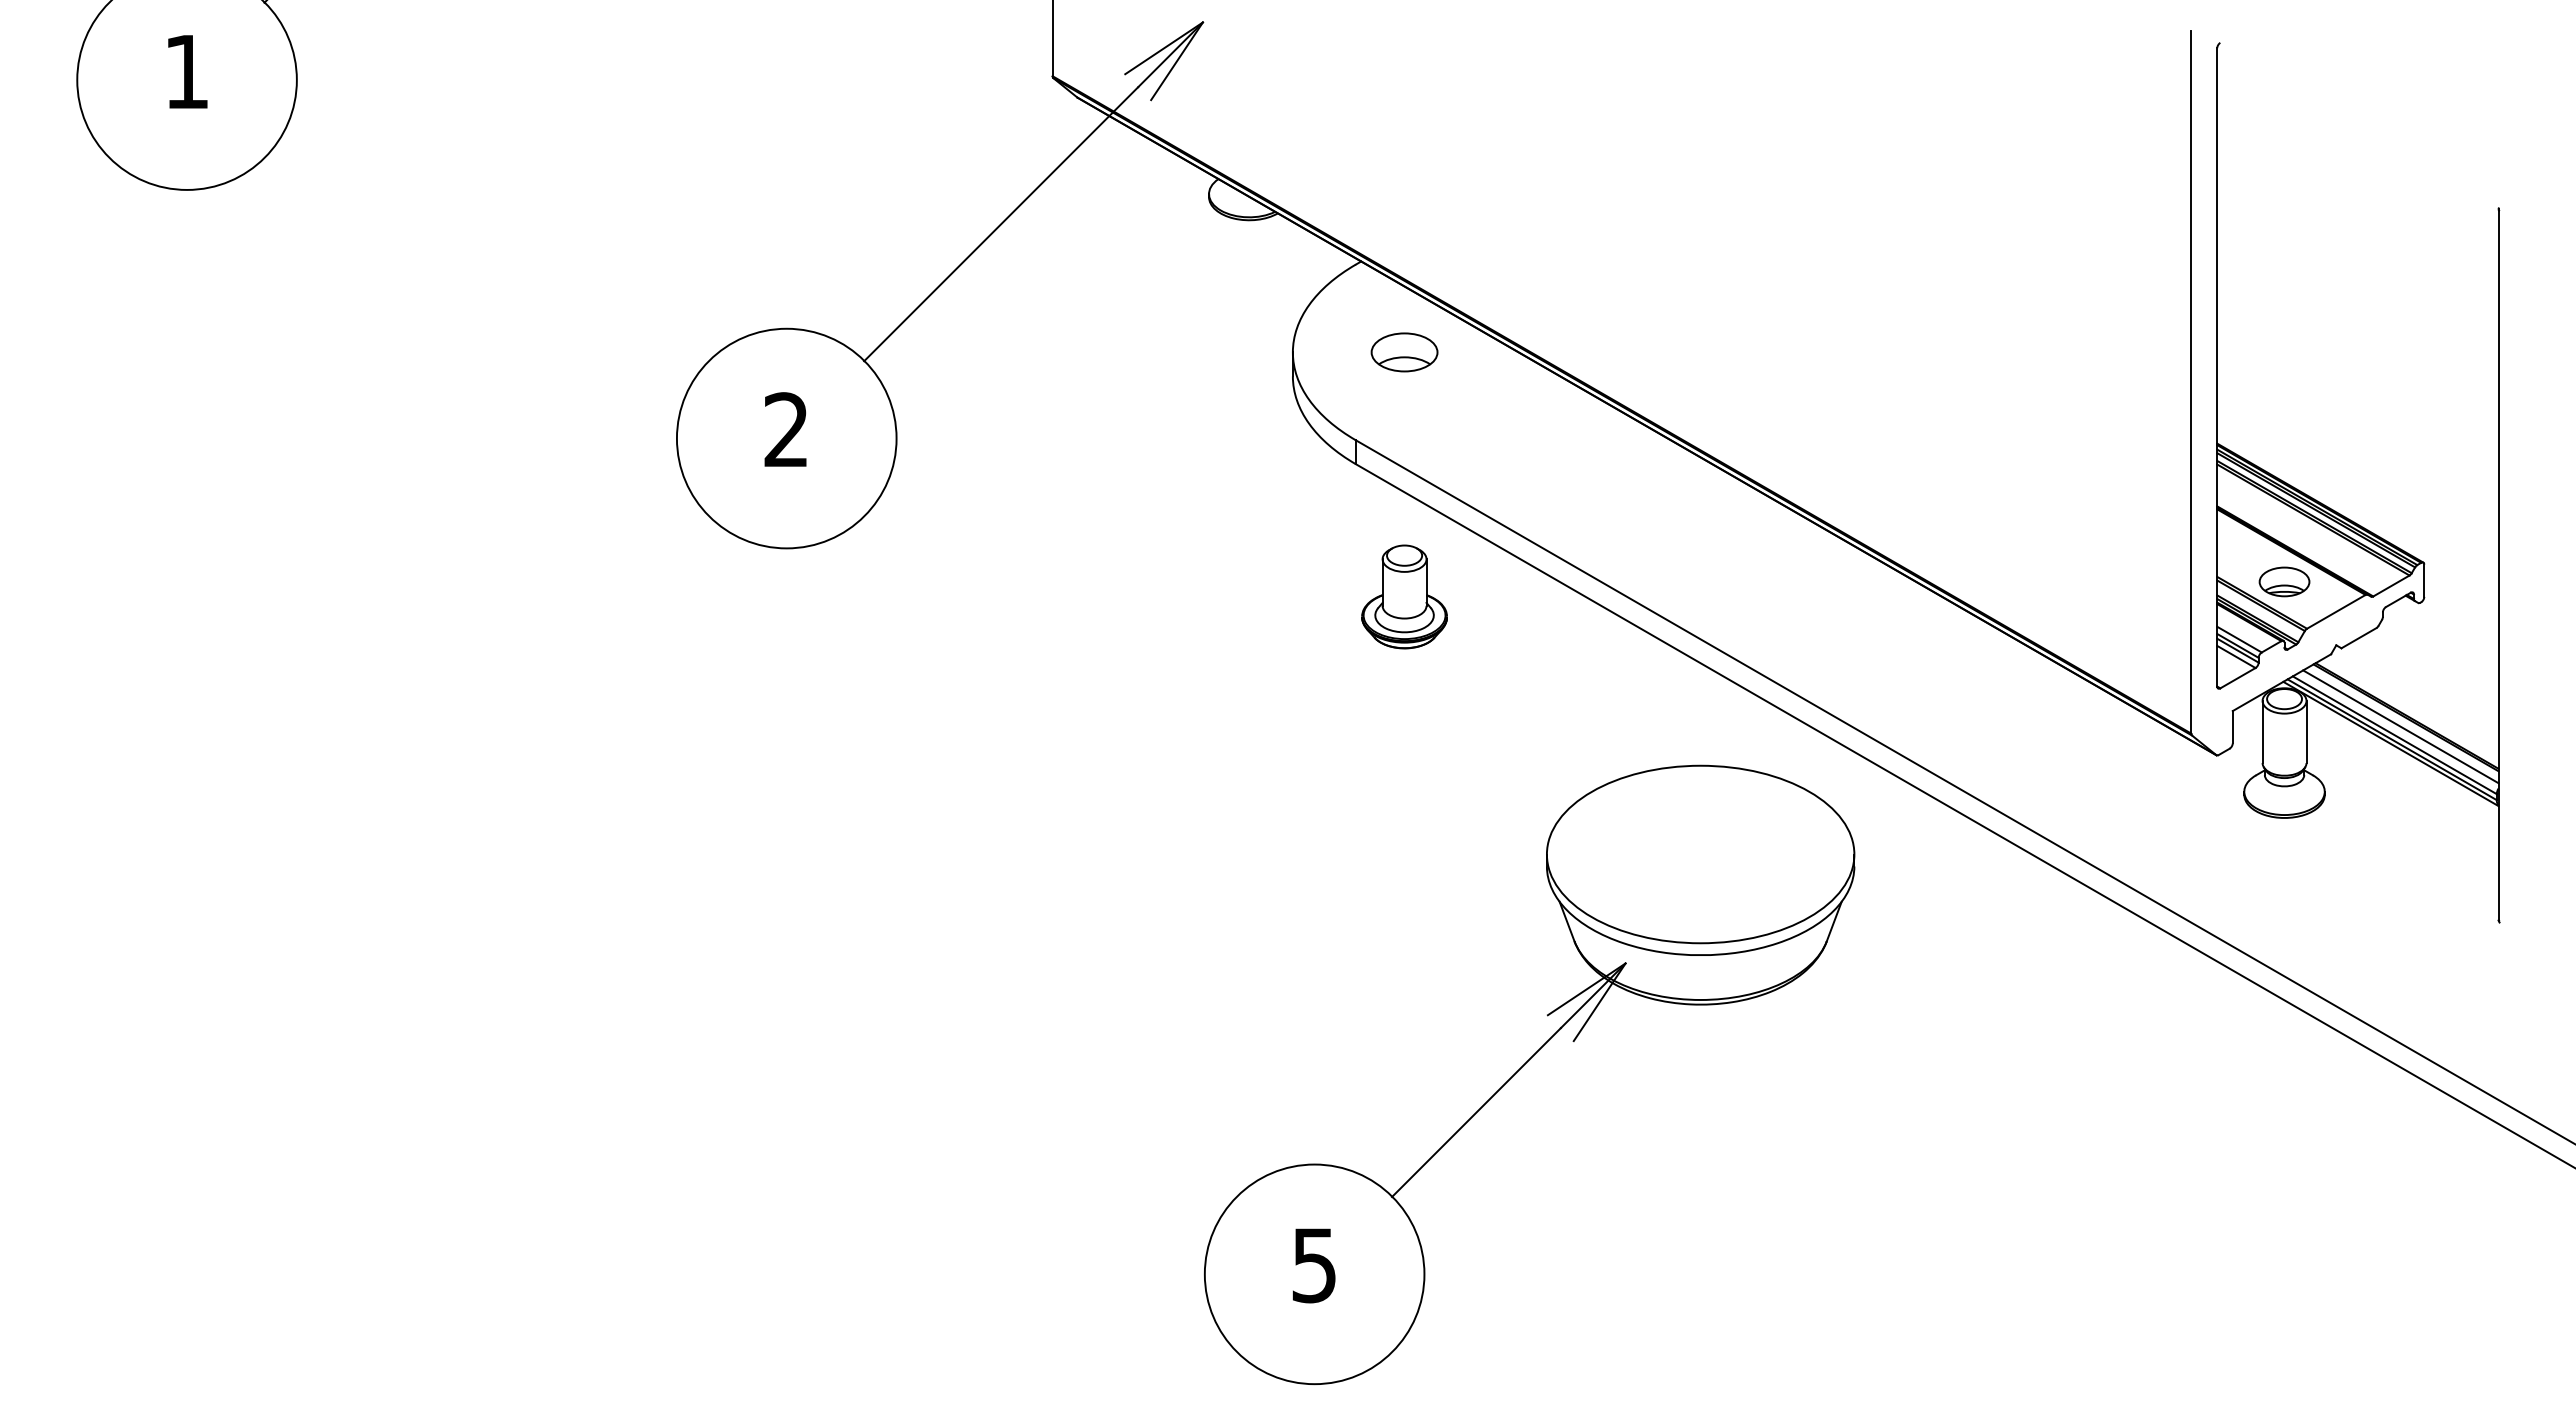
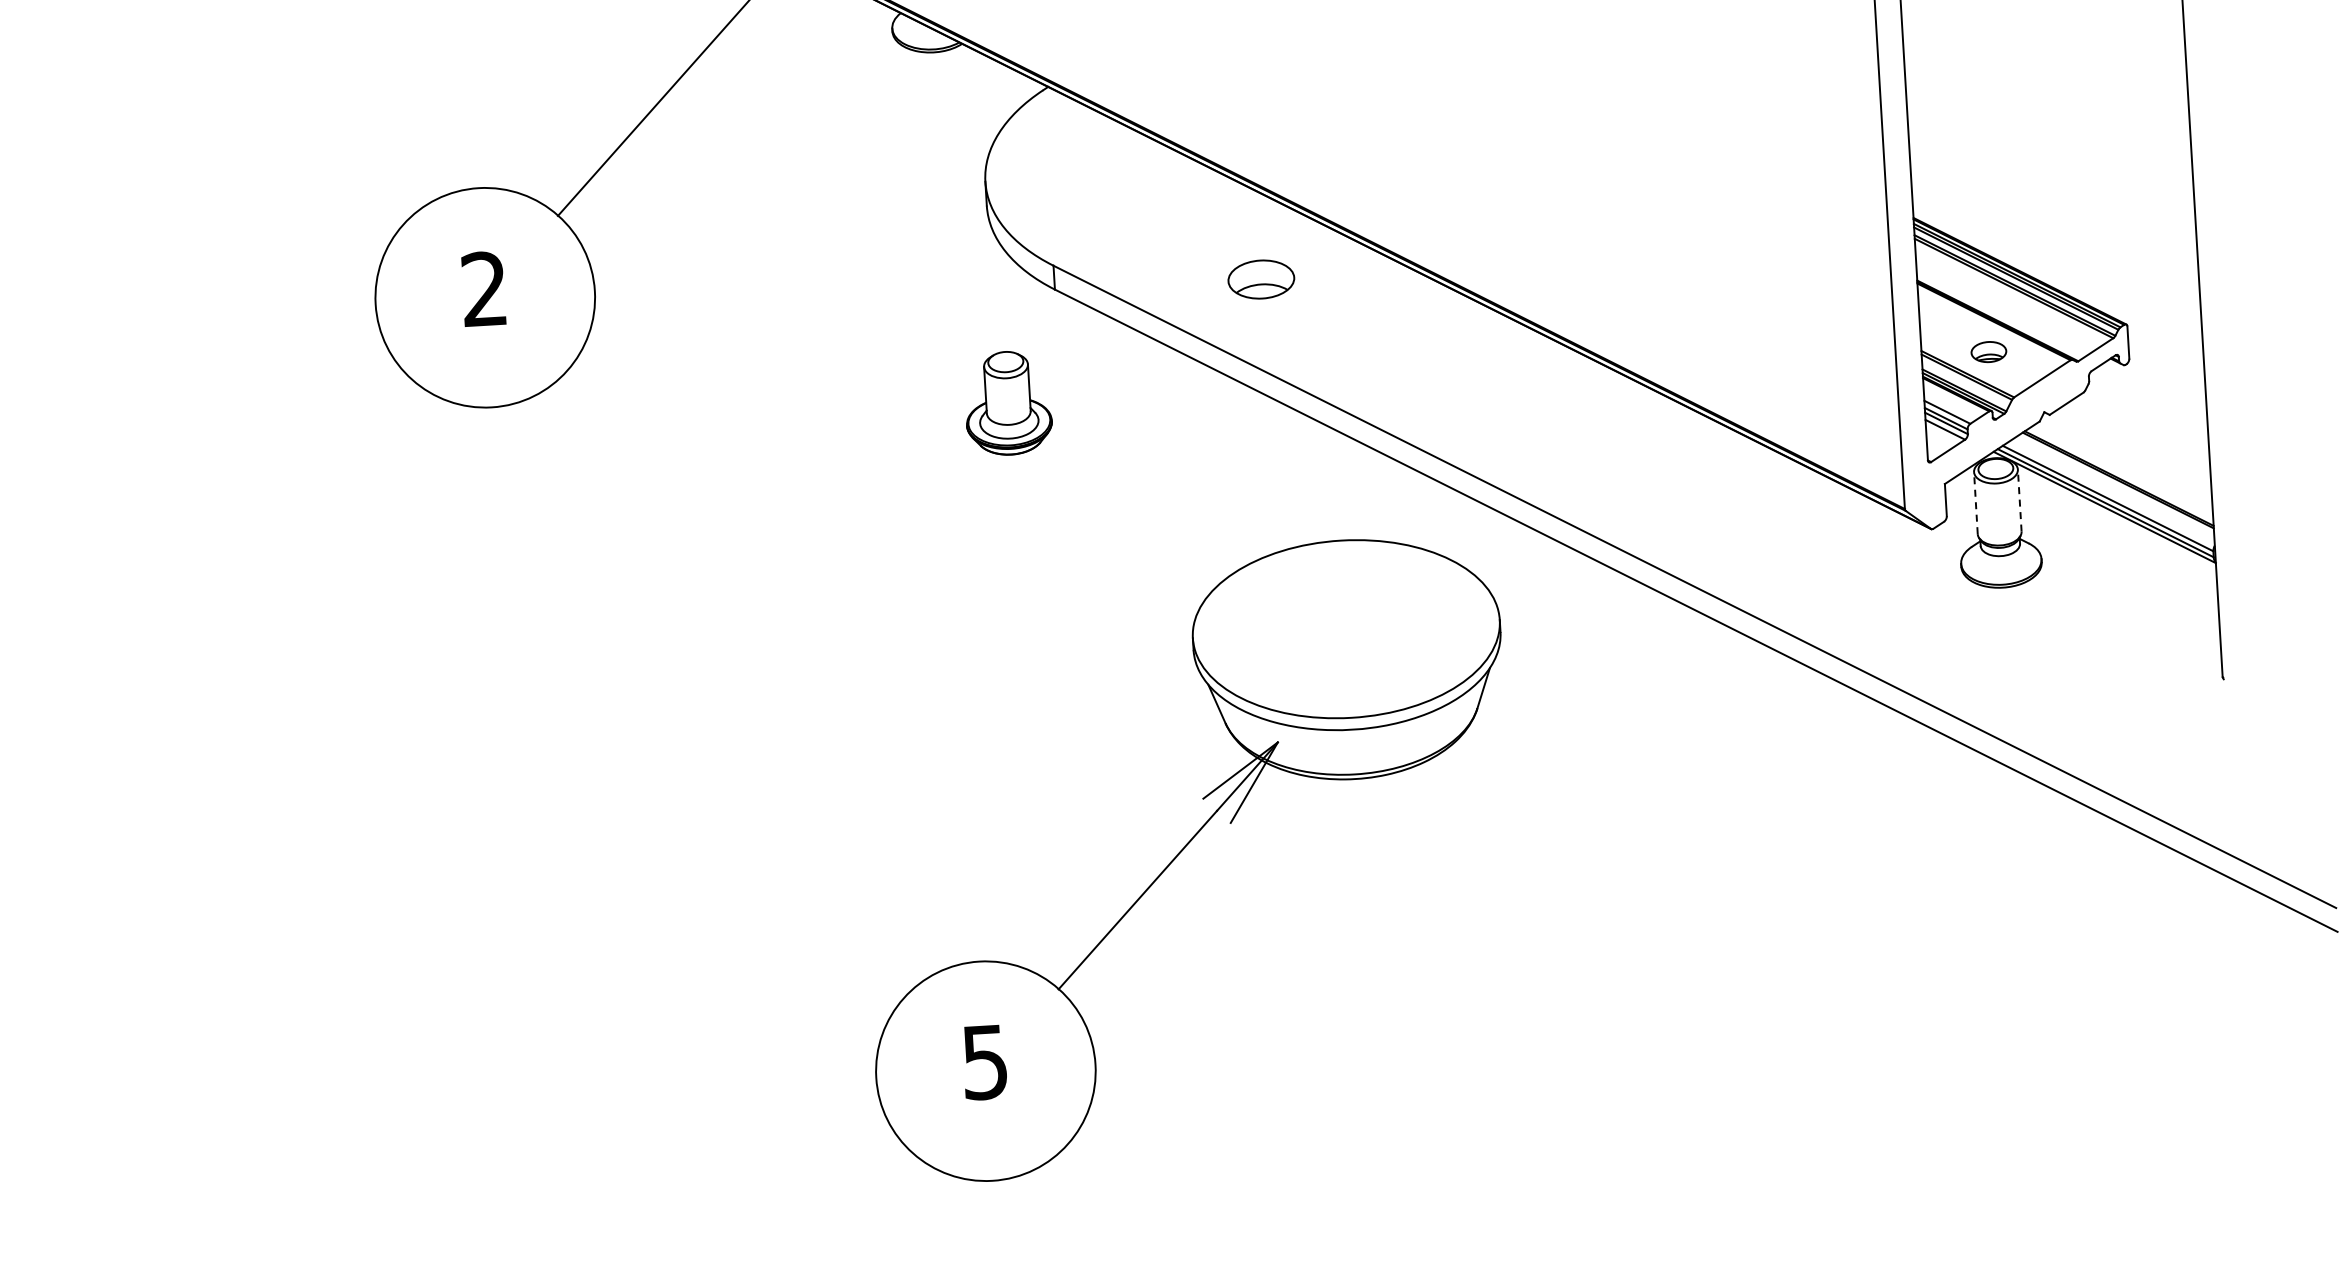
part: (1404, 352) -> (1261, 279), moved
part: (2284, 581) -> (1988, 351), size x0.7
part: (1404, 596) -> (1008, 402), moved
line: (2400, 726) -> (2113, 489), removed
line: (2262, 731) -> (1975, 502), solid -> dashed
line: (2306, 731) -> (2019, 500), solid -> dashed
part: (1522, 1067) -> (1181, 852), moved

